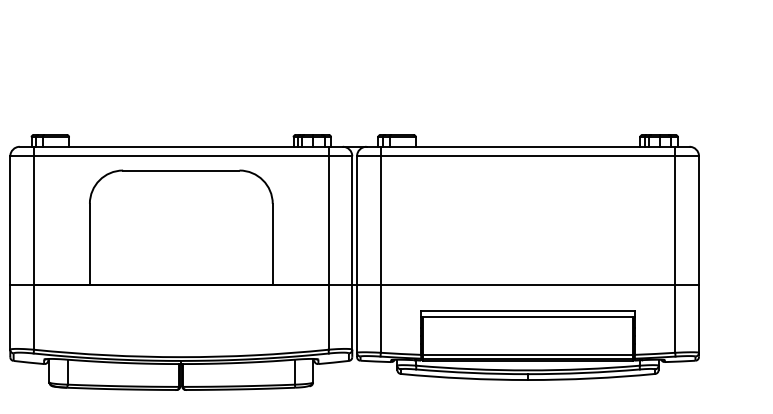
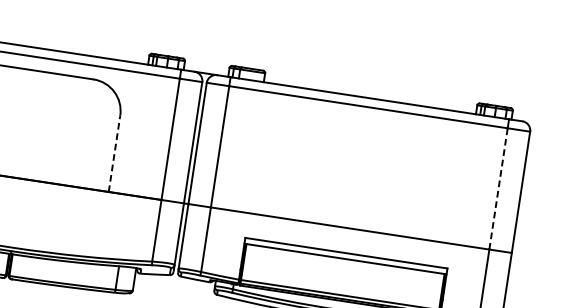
line: (675, 219) -> (498, 188), solid -> dashed
line: (272, 243) -> (114, 153), solid -> dashed

